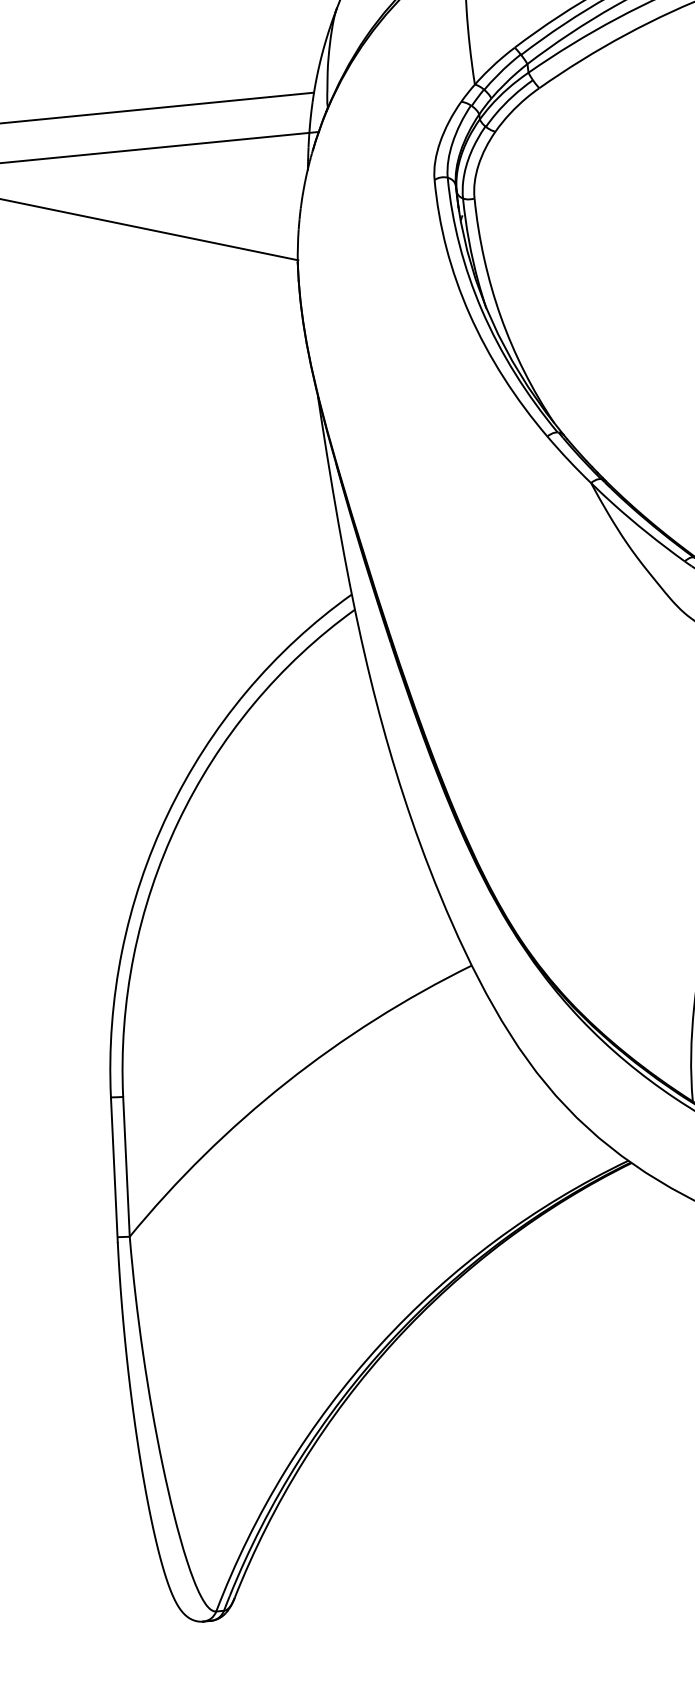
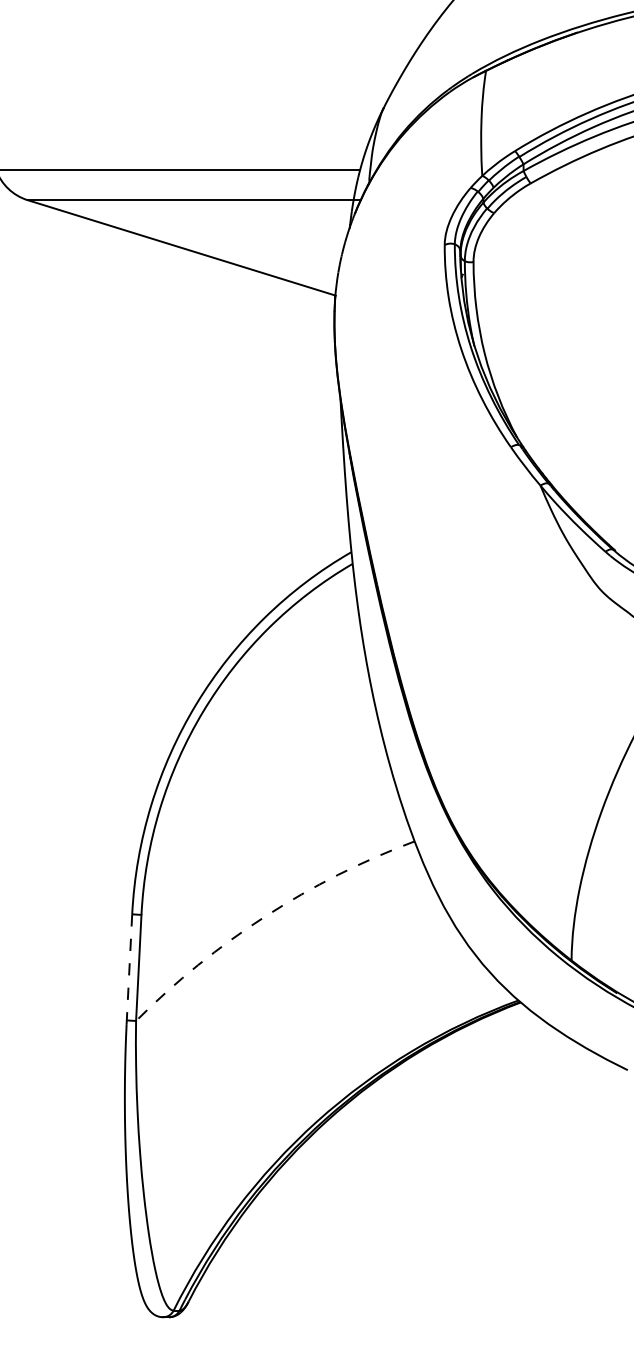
arc: (285, 1083) -> (265, 916), solid -> dashed
line: (114, 1170) -> (129, 969), solid -> dashed

